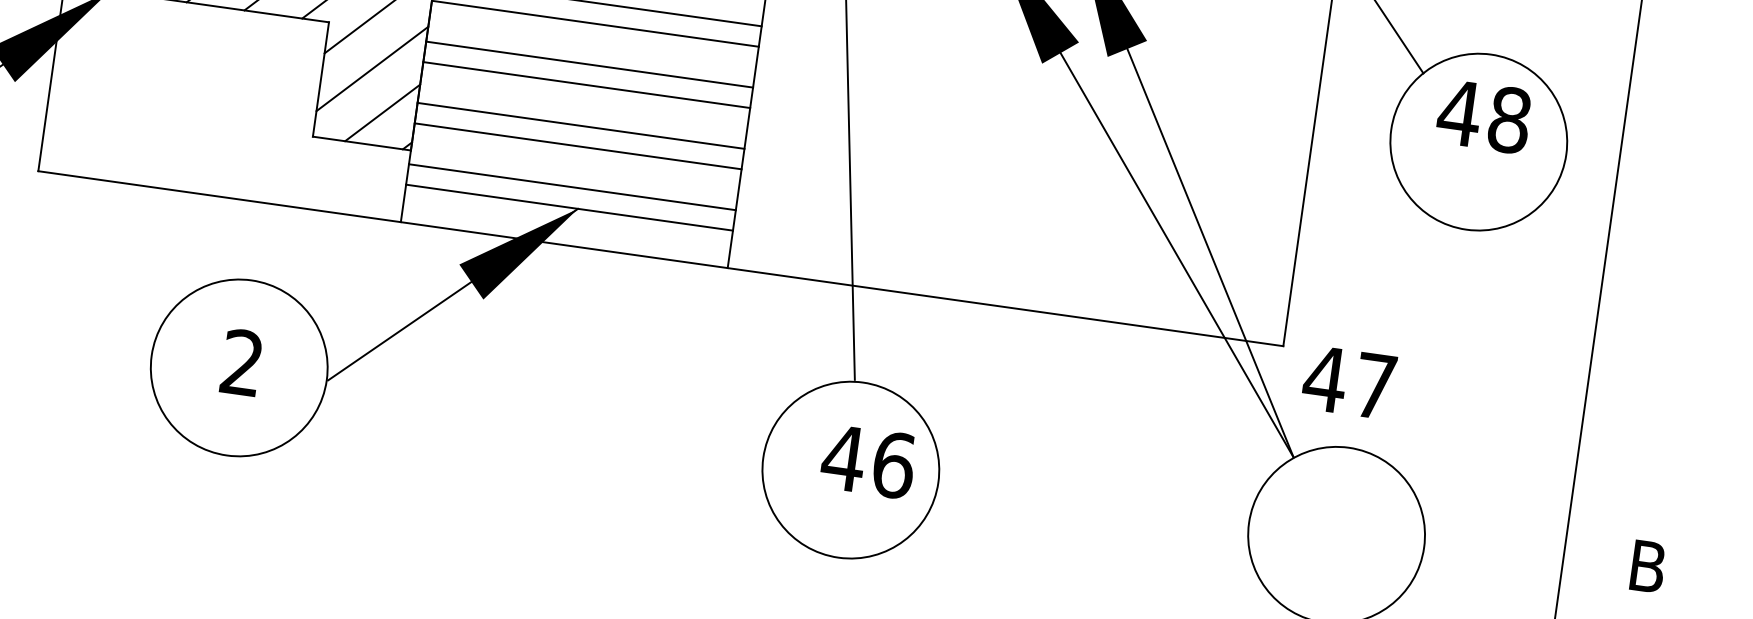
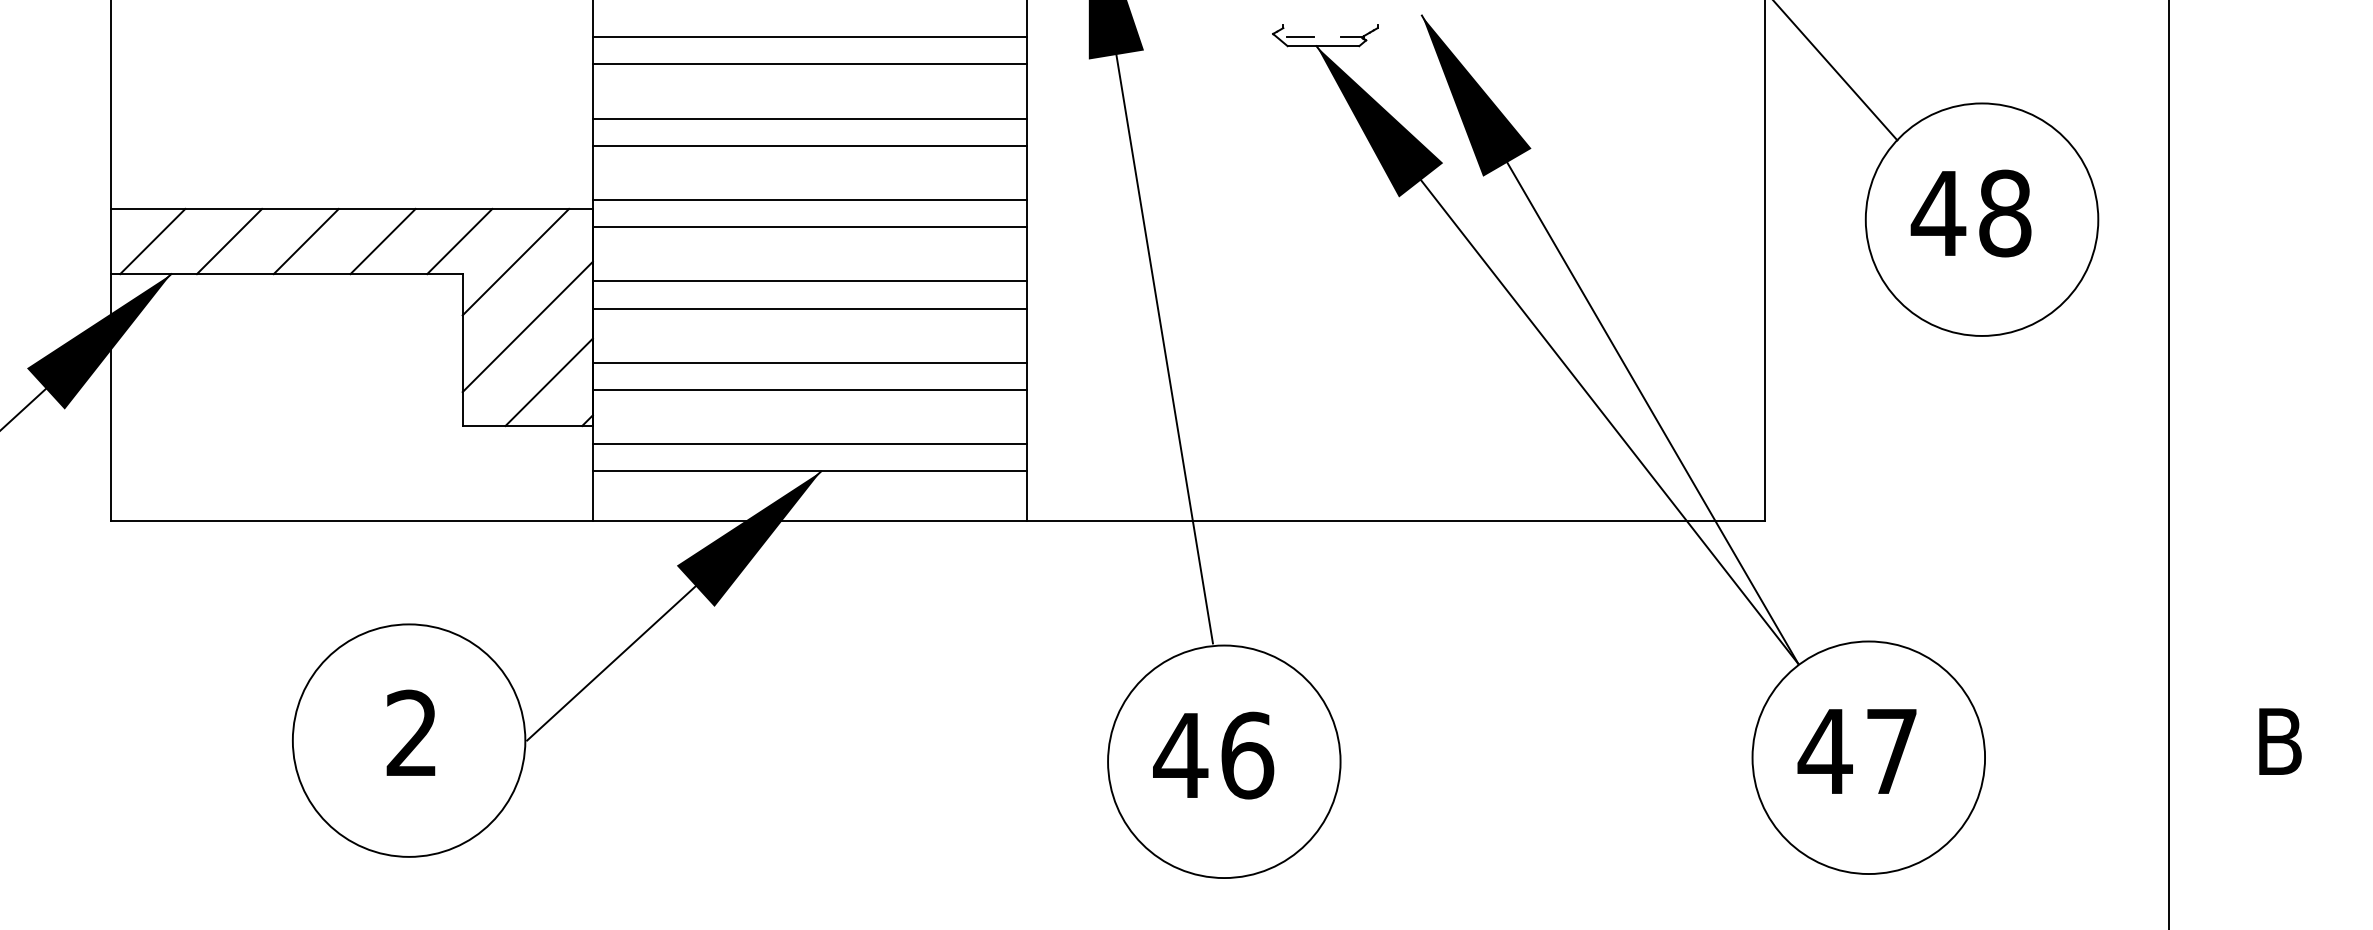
text: (1483, 116) -> (1970, 213), moved
text: (1348, 382) -> (1856, 751), moved
text: (868, 461) -> (1213, 755), moved

